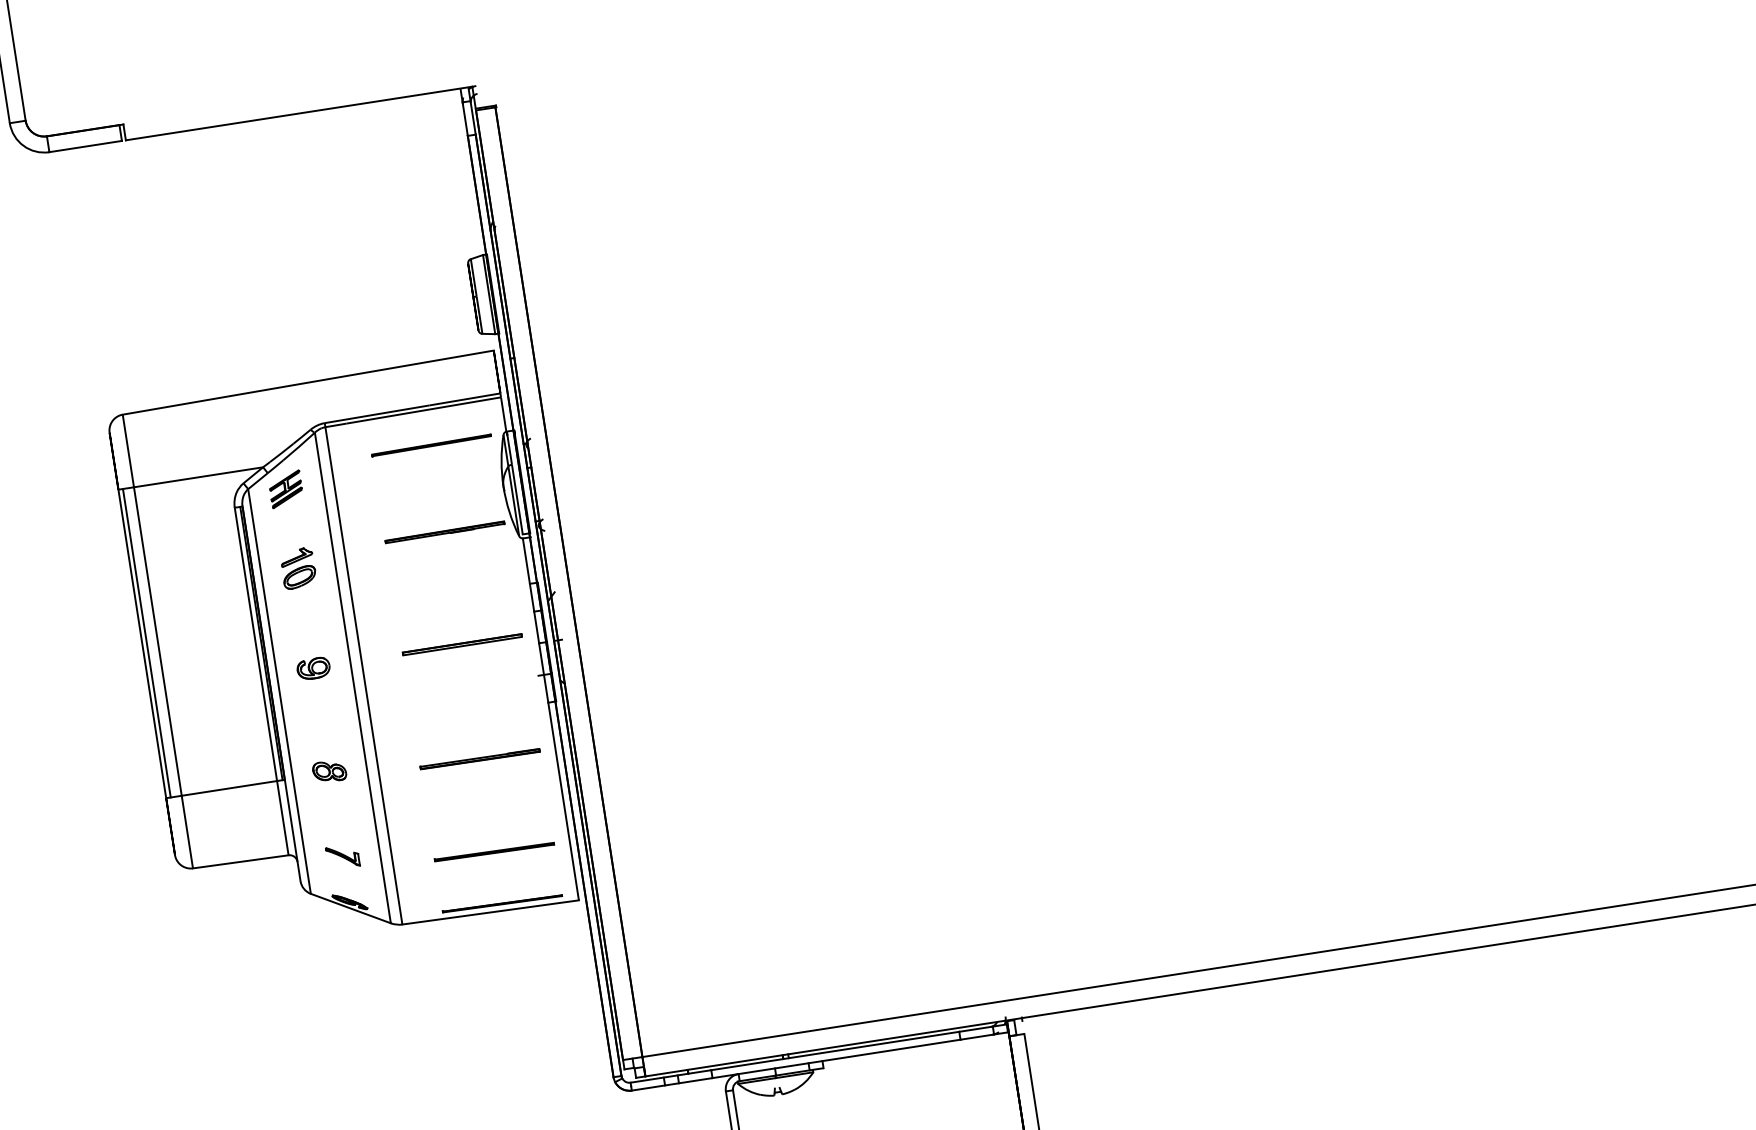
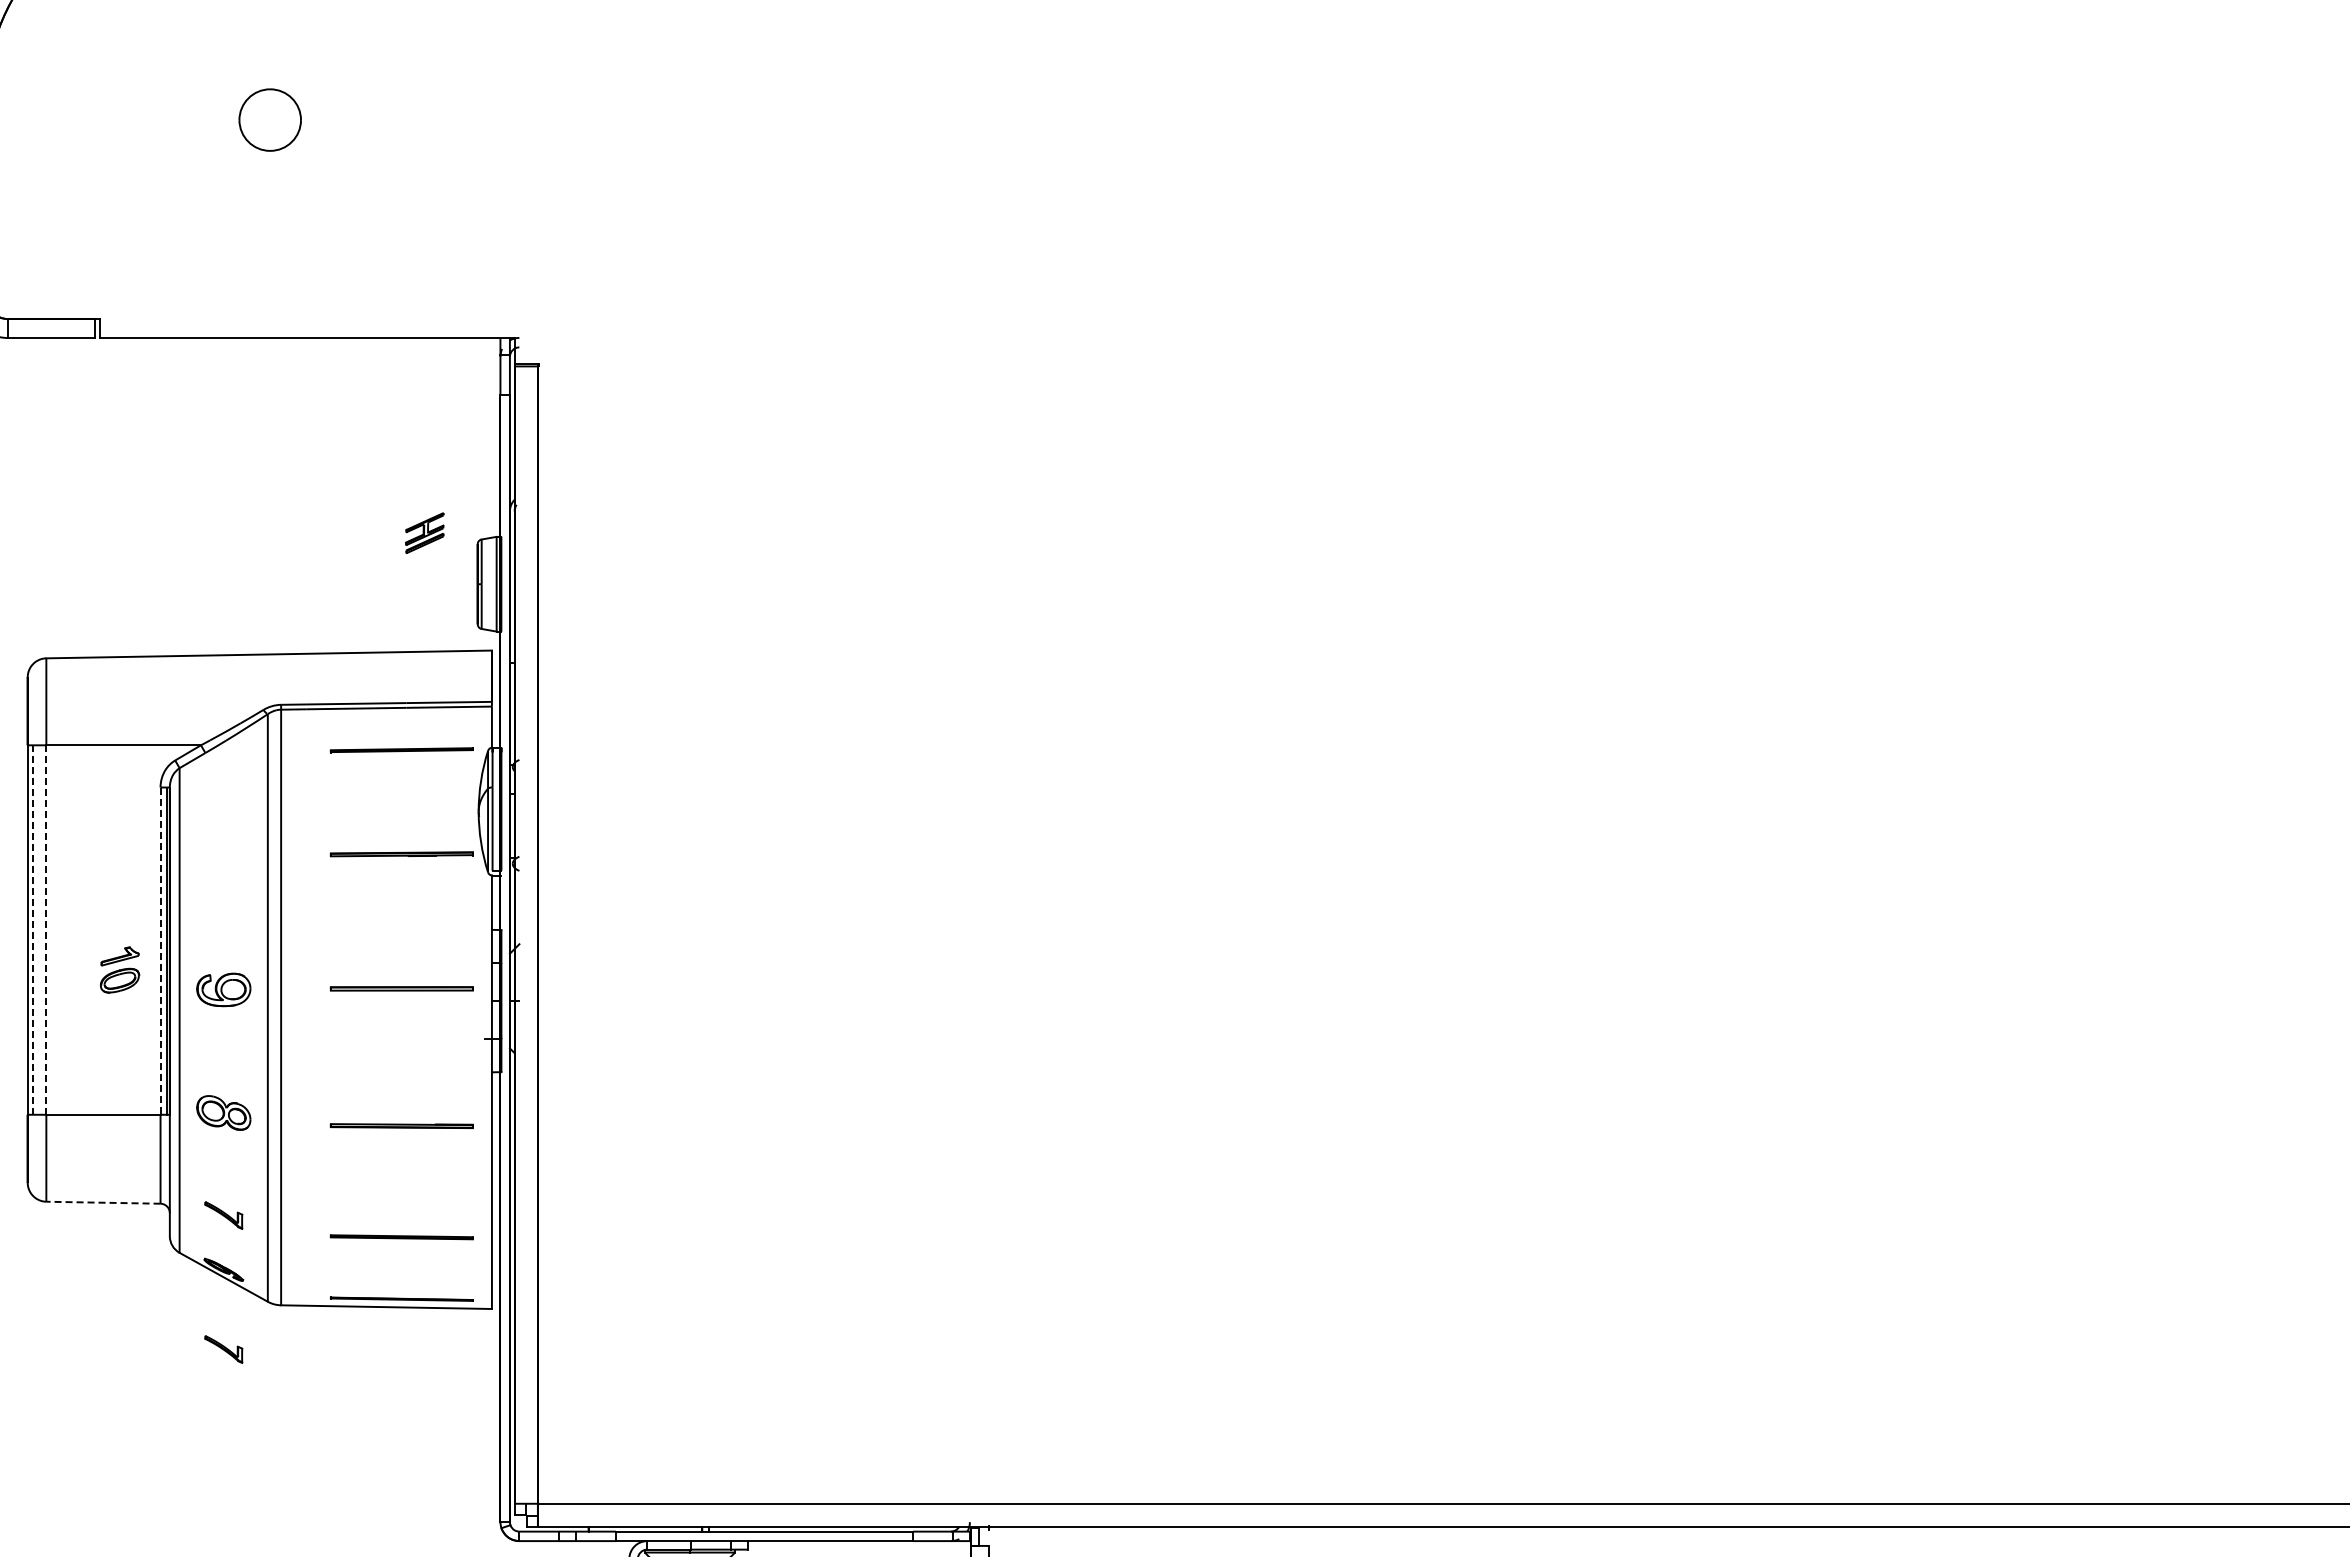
part: (285, 488) -> (424, 532), moved
part: (298, 567) -> (120, 969), moved
line: (158, 641) -> (46, 930), solid -> dashed
line: (147, 643) -> (33, 930), solid -> dashed
line: (255, 644) -> (160, 951), solid -> dashed
part: (313, 668) -> (223, 989), size x1.4
part: (329, 771) -> (223, 1113), size x1.4
line: (239, 861) -> (102, 1202), solid -> dashed
part: (359, 968) -> (223, 1349), added

